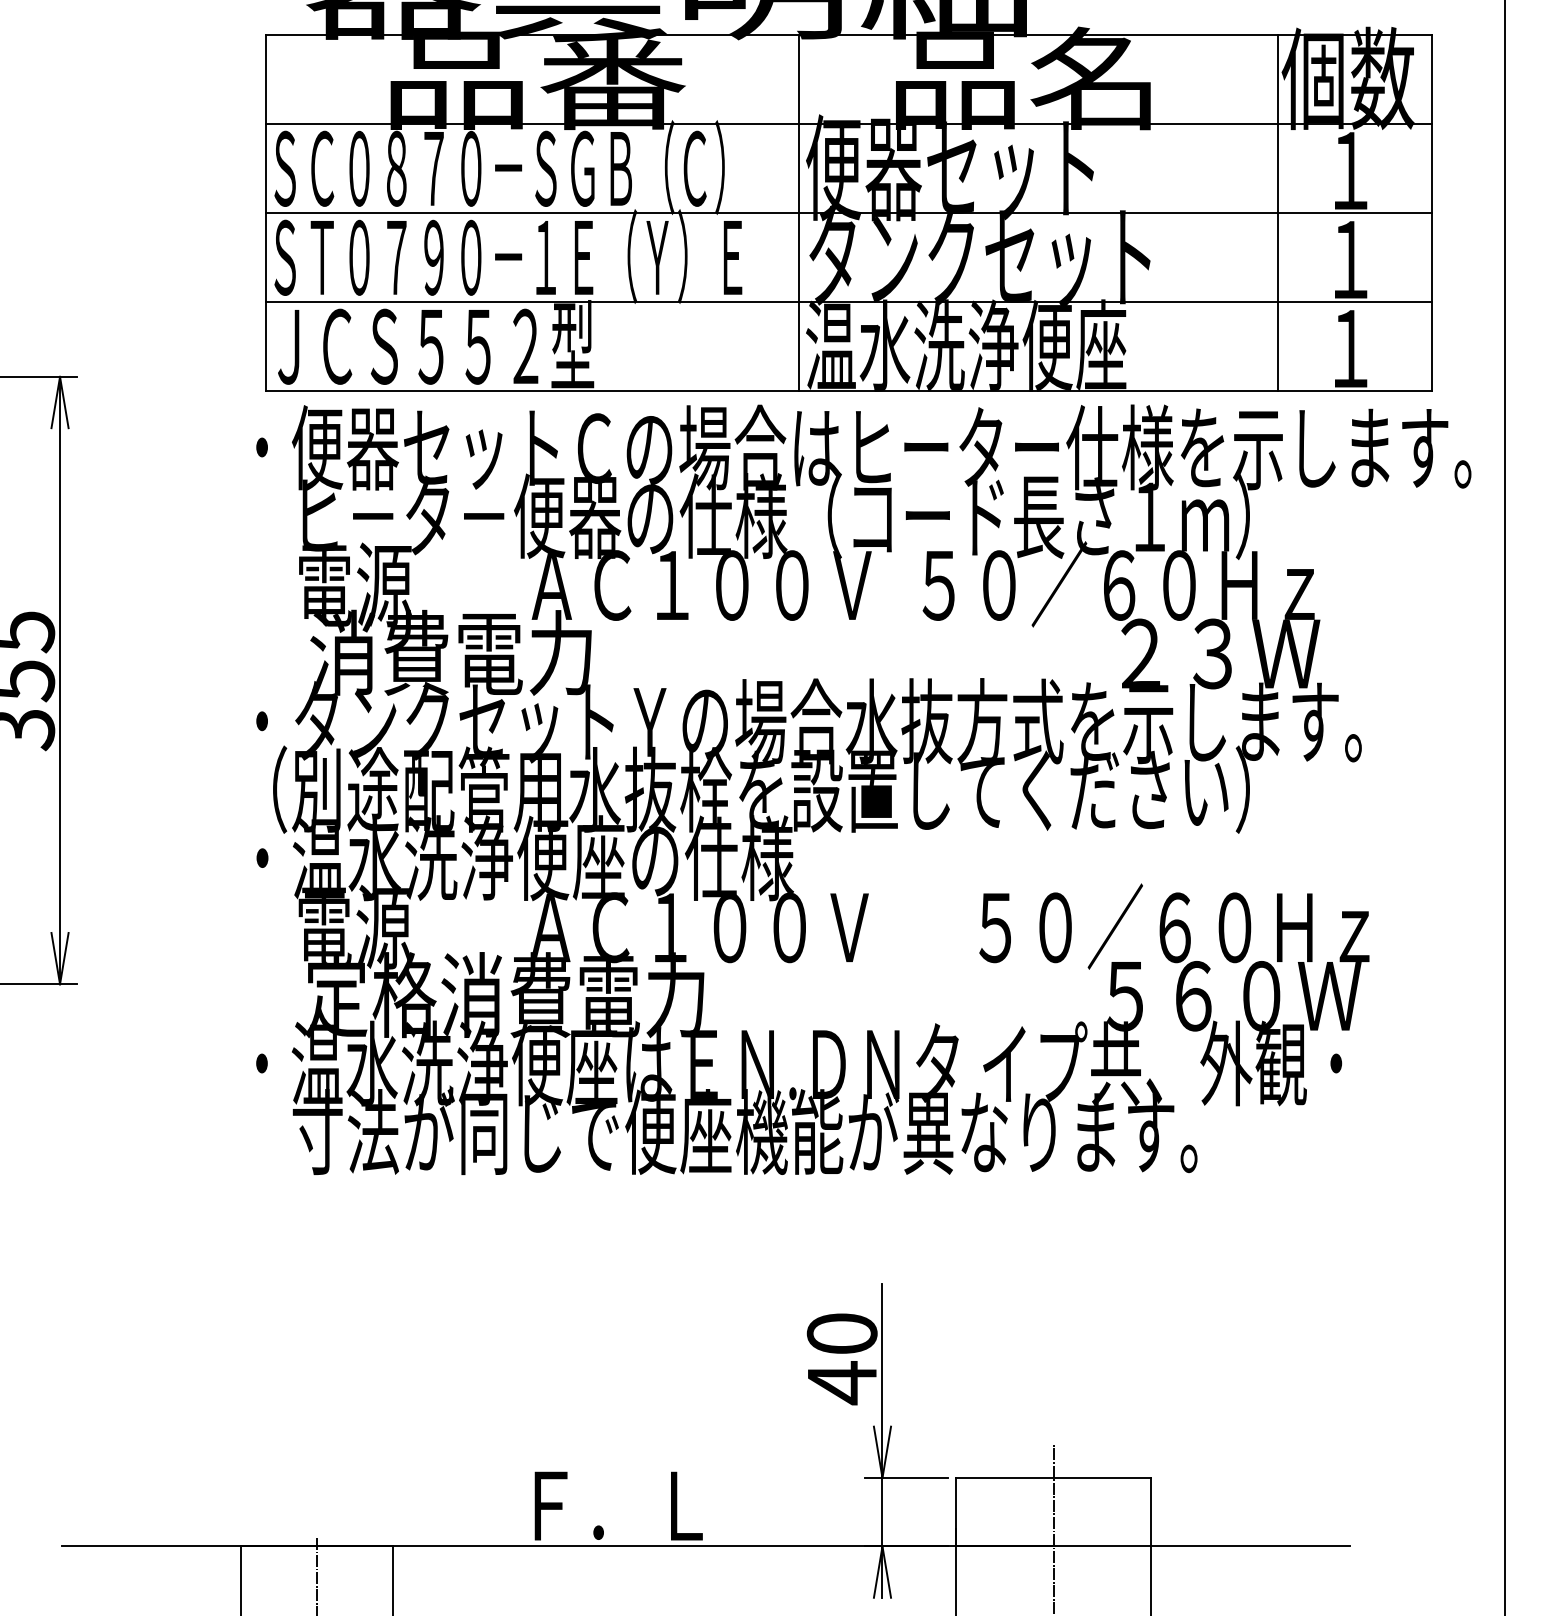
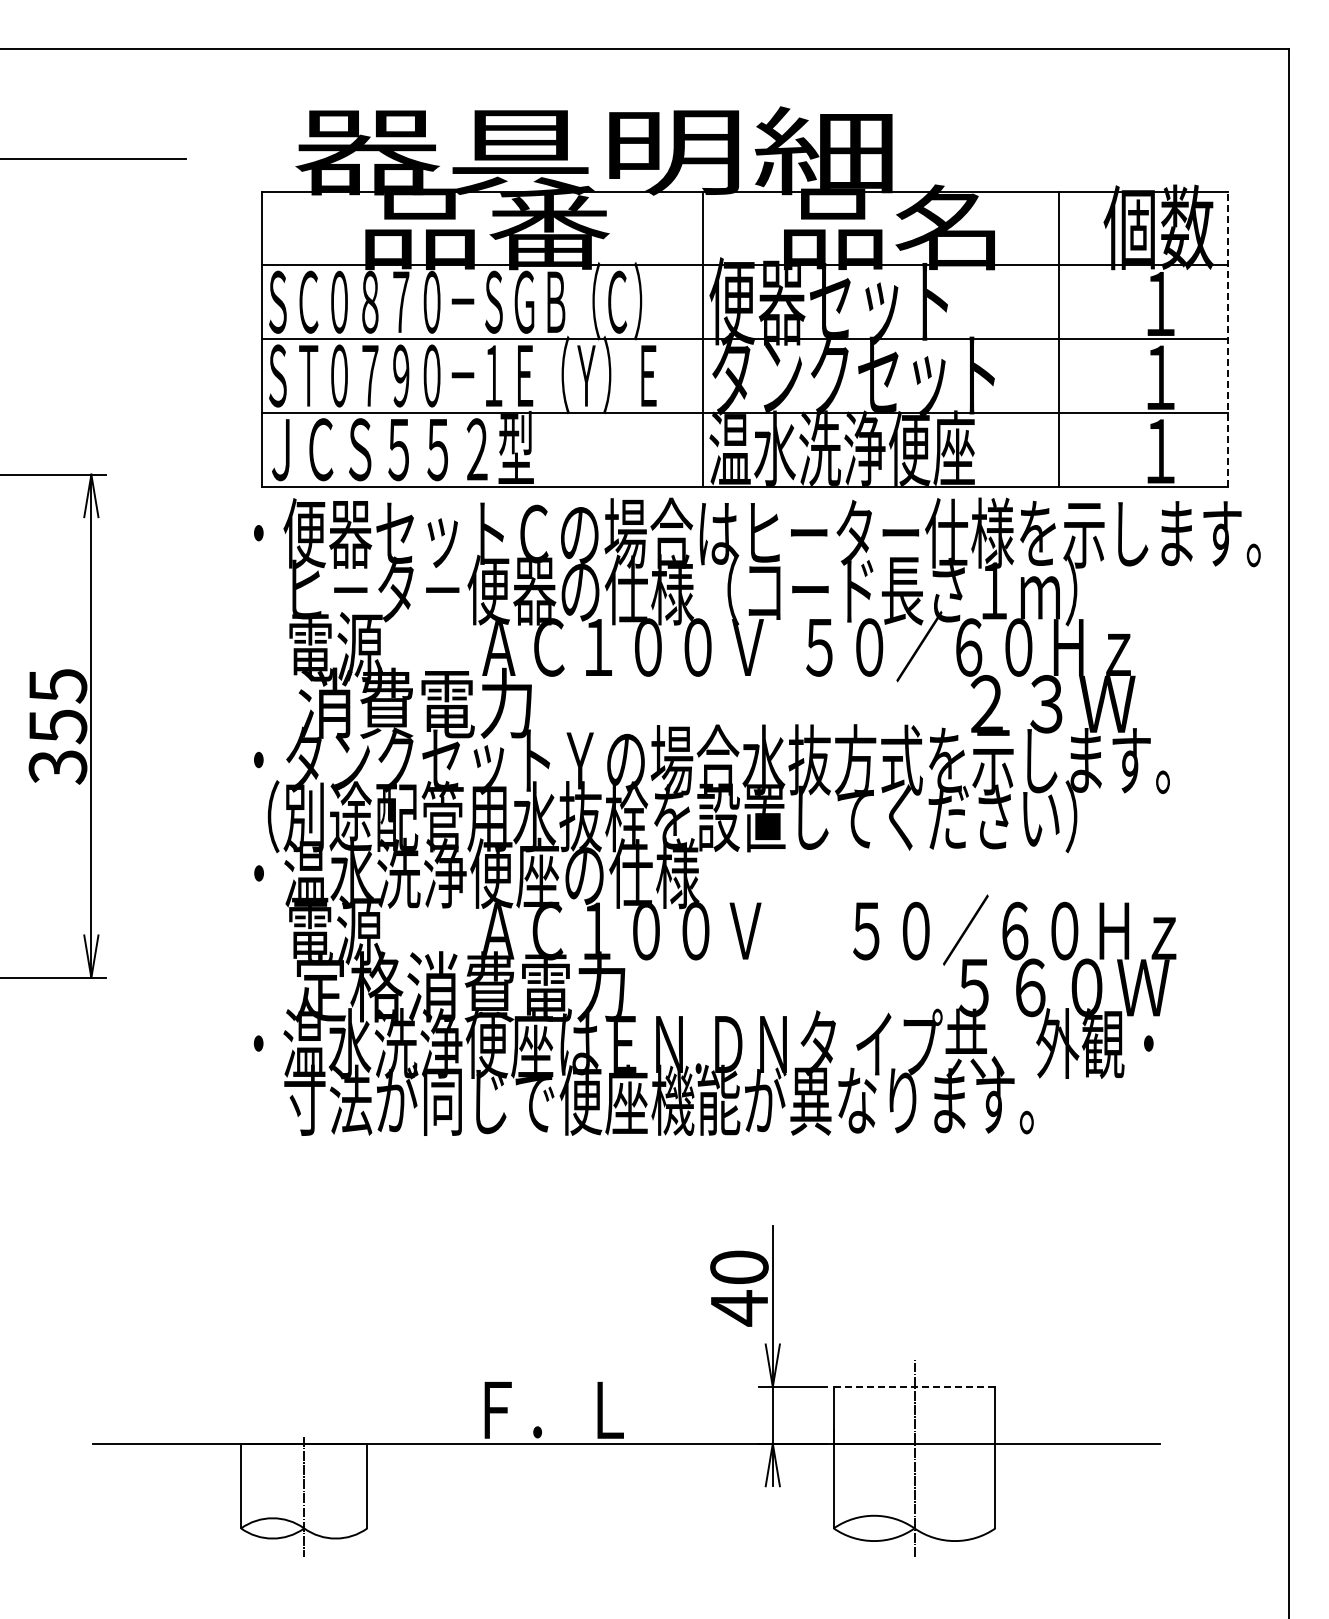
line: (1277, 212) -> (1059, 338), moved
line: (1431, 212) -> (1227, 338), solid -> dashed
line: (1053, 1478) -> (914, 1387), solid -> dashed

